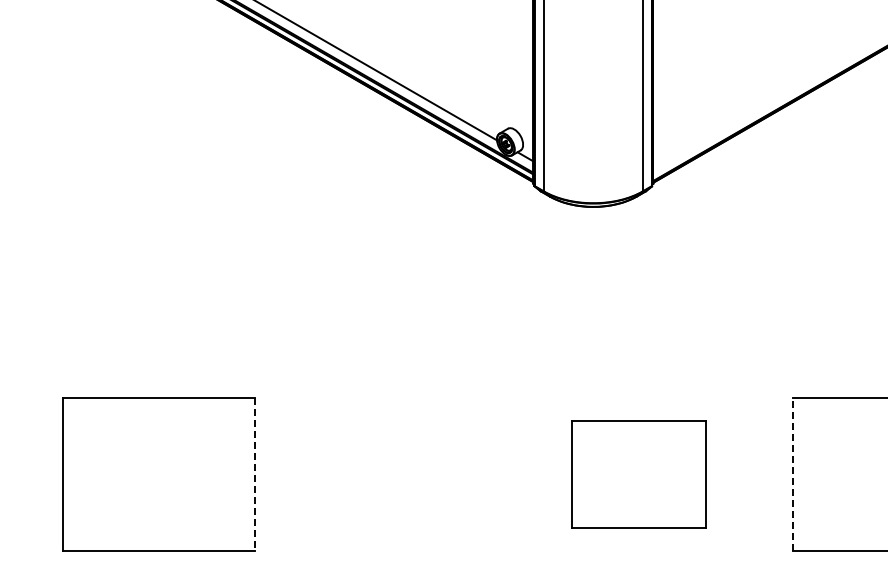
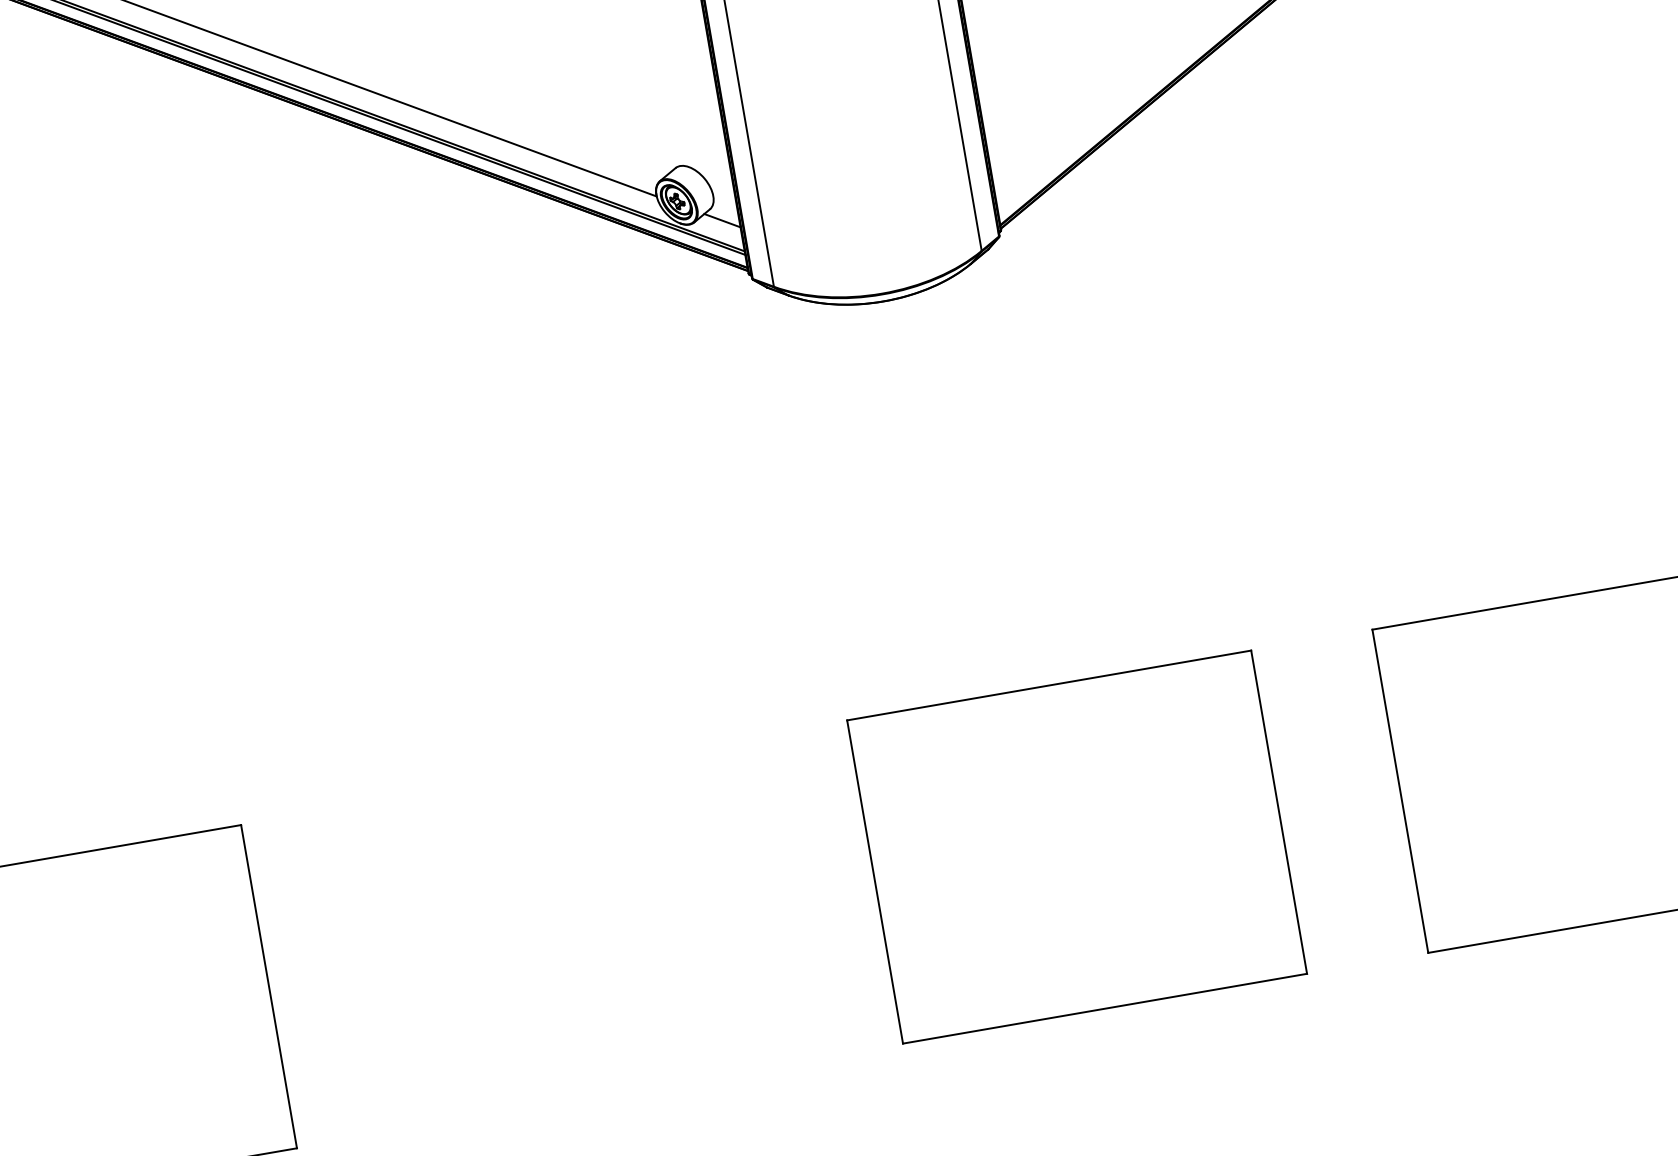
line: (254, 474) -> (268, 986), dashed -> solid
part: (638, 474) -> (1075, 847), size x1.43
line: (793, 474) -> (1401, 791), dashed -> solid

